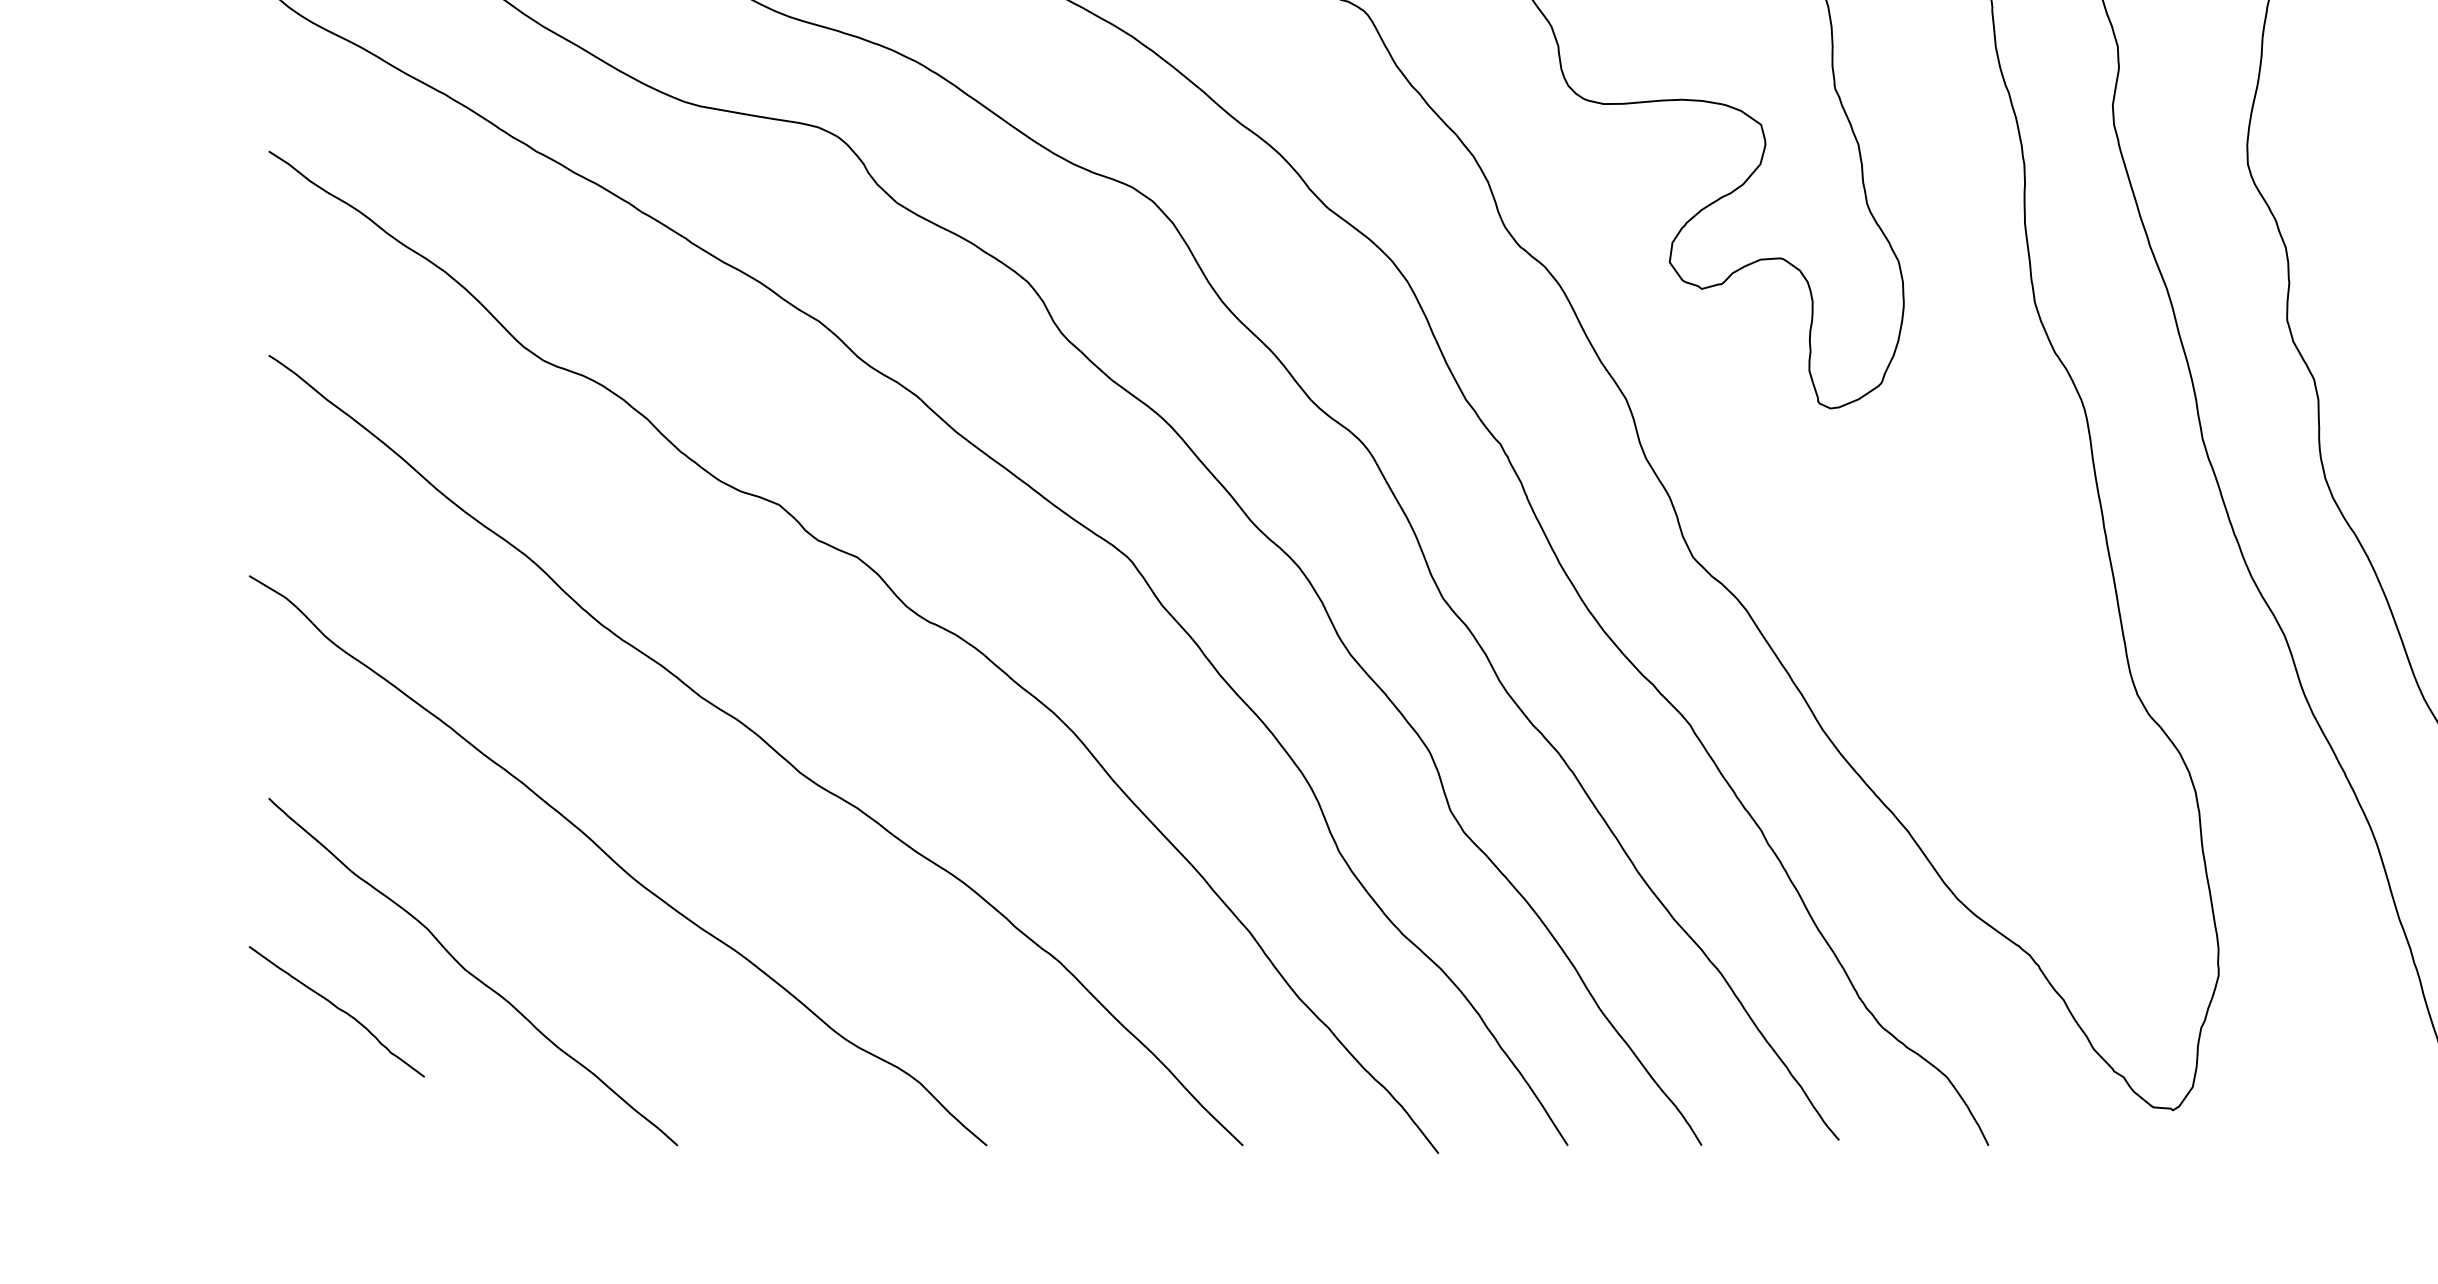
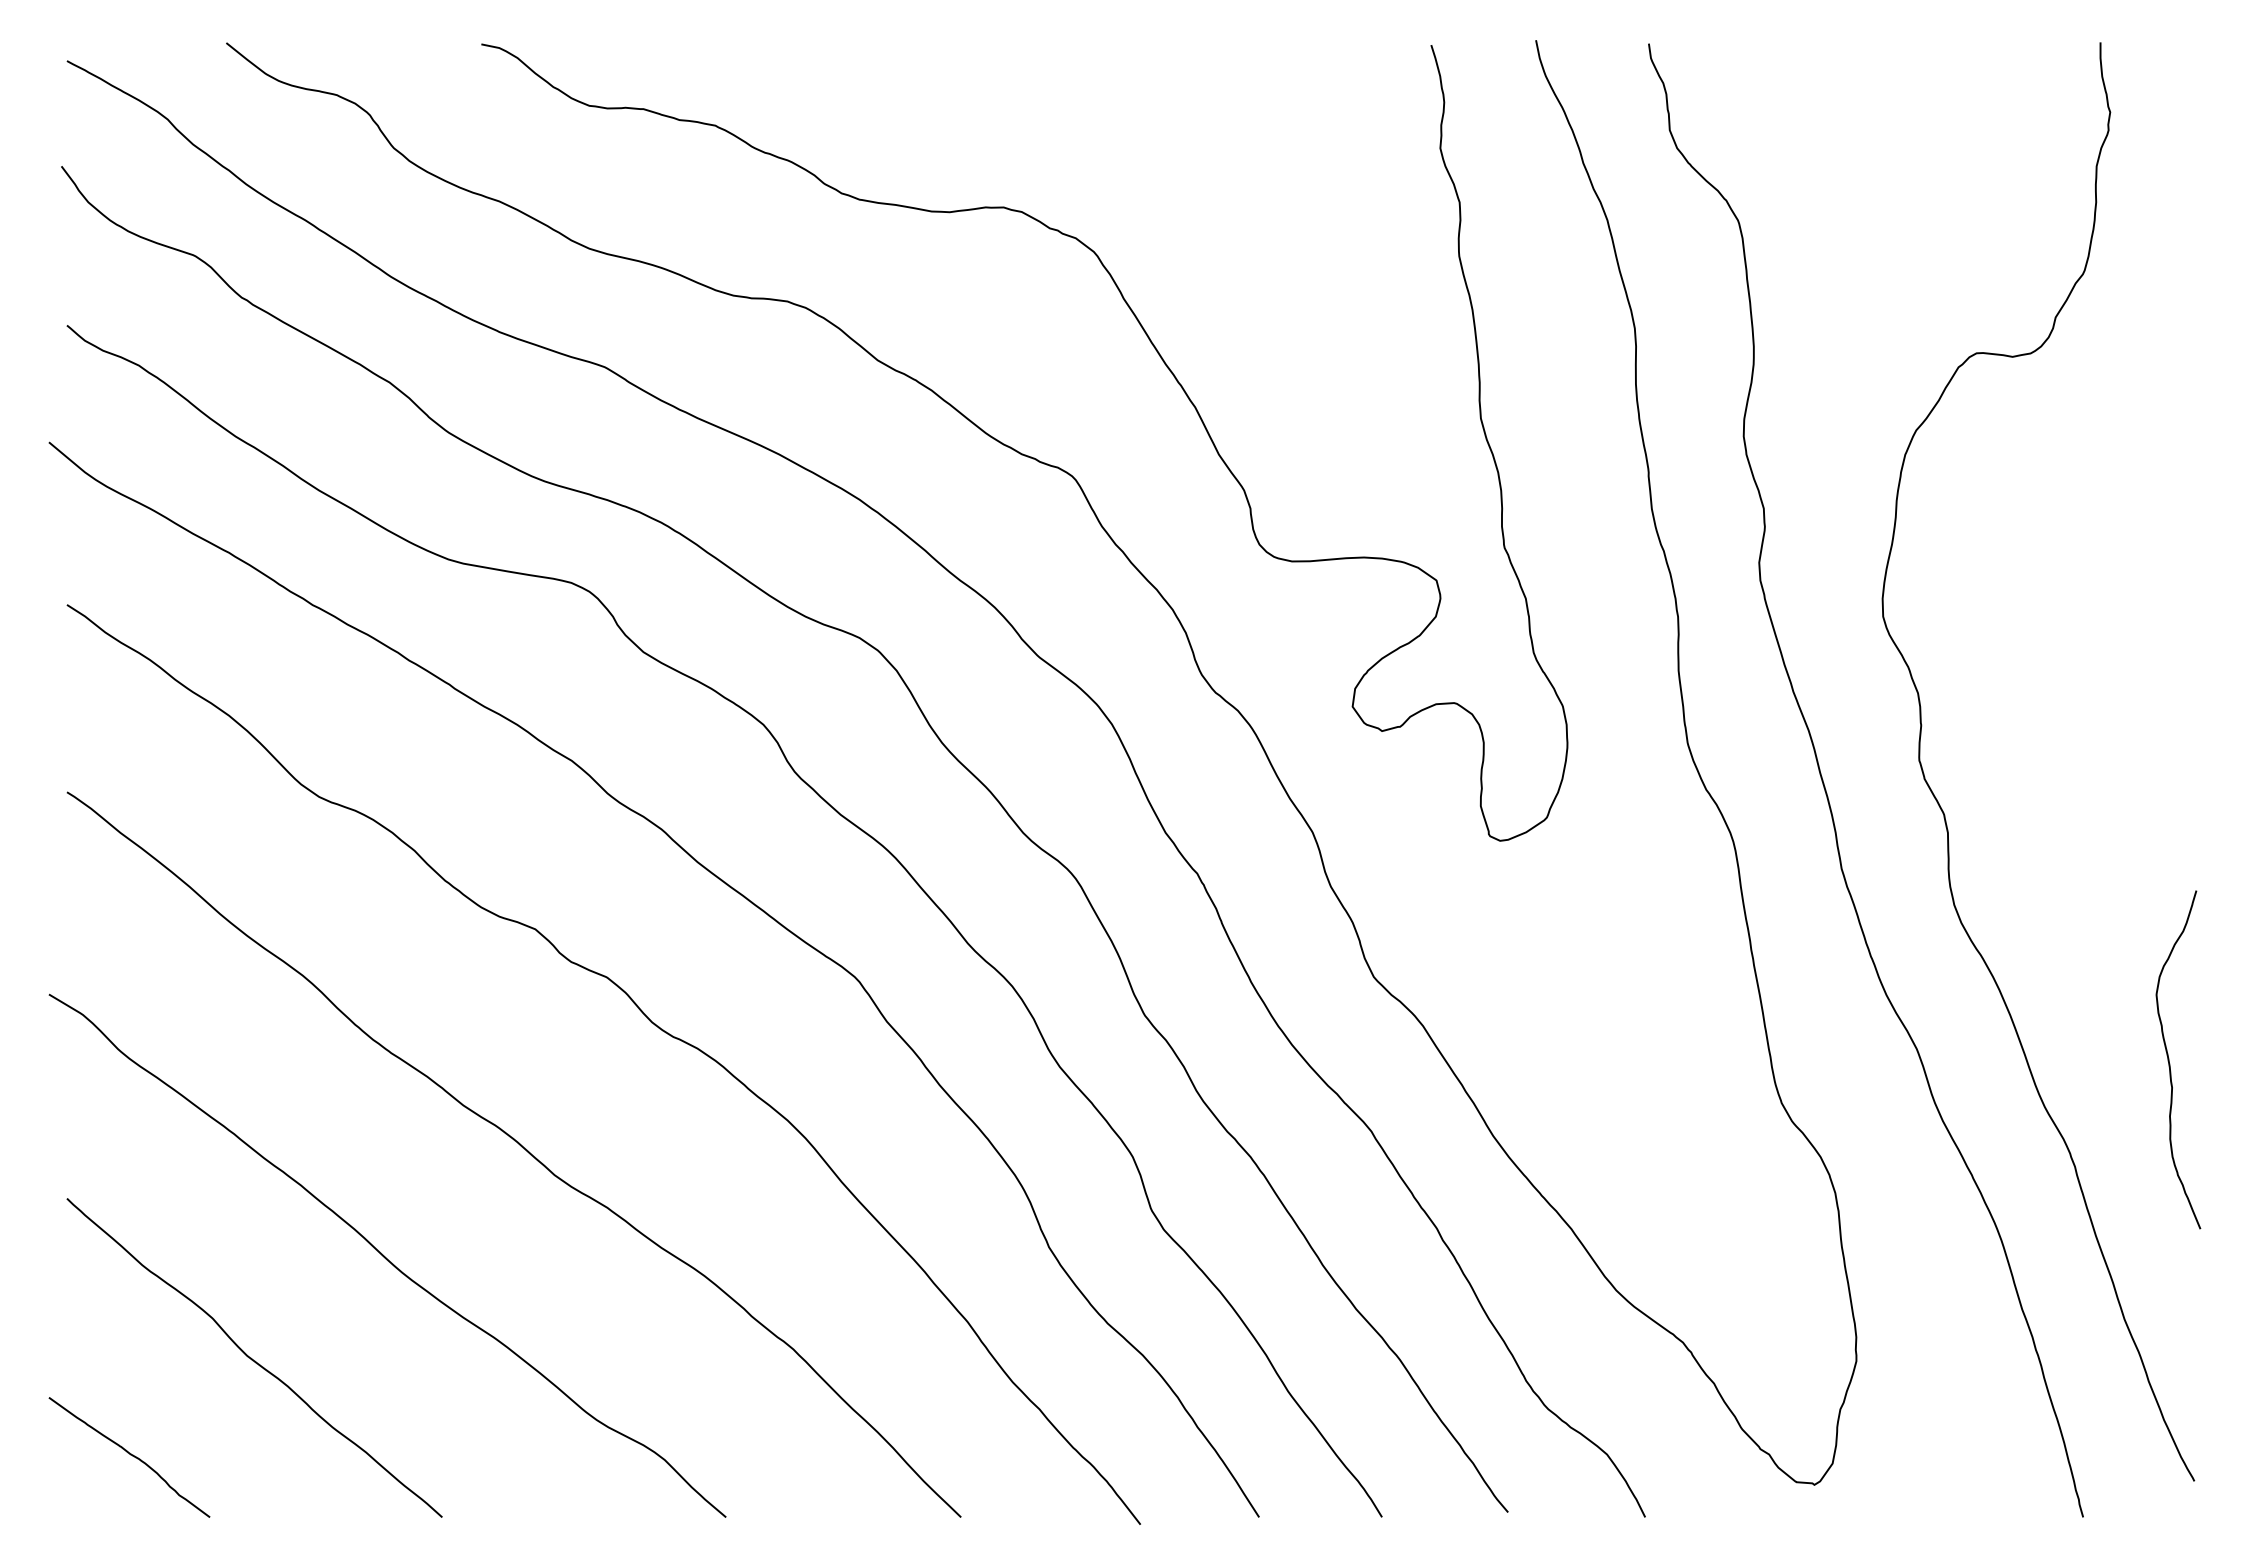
curve: (337, 1009) -> (130, 1455), moved

